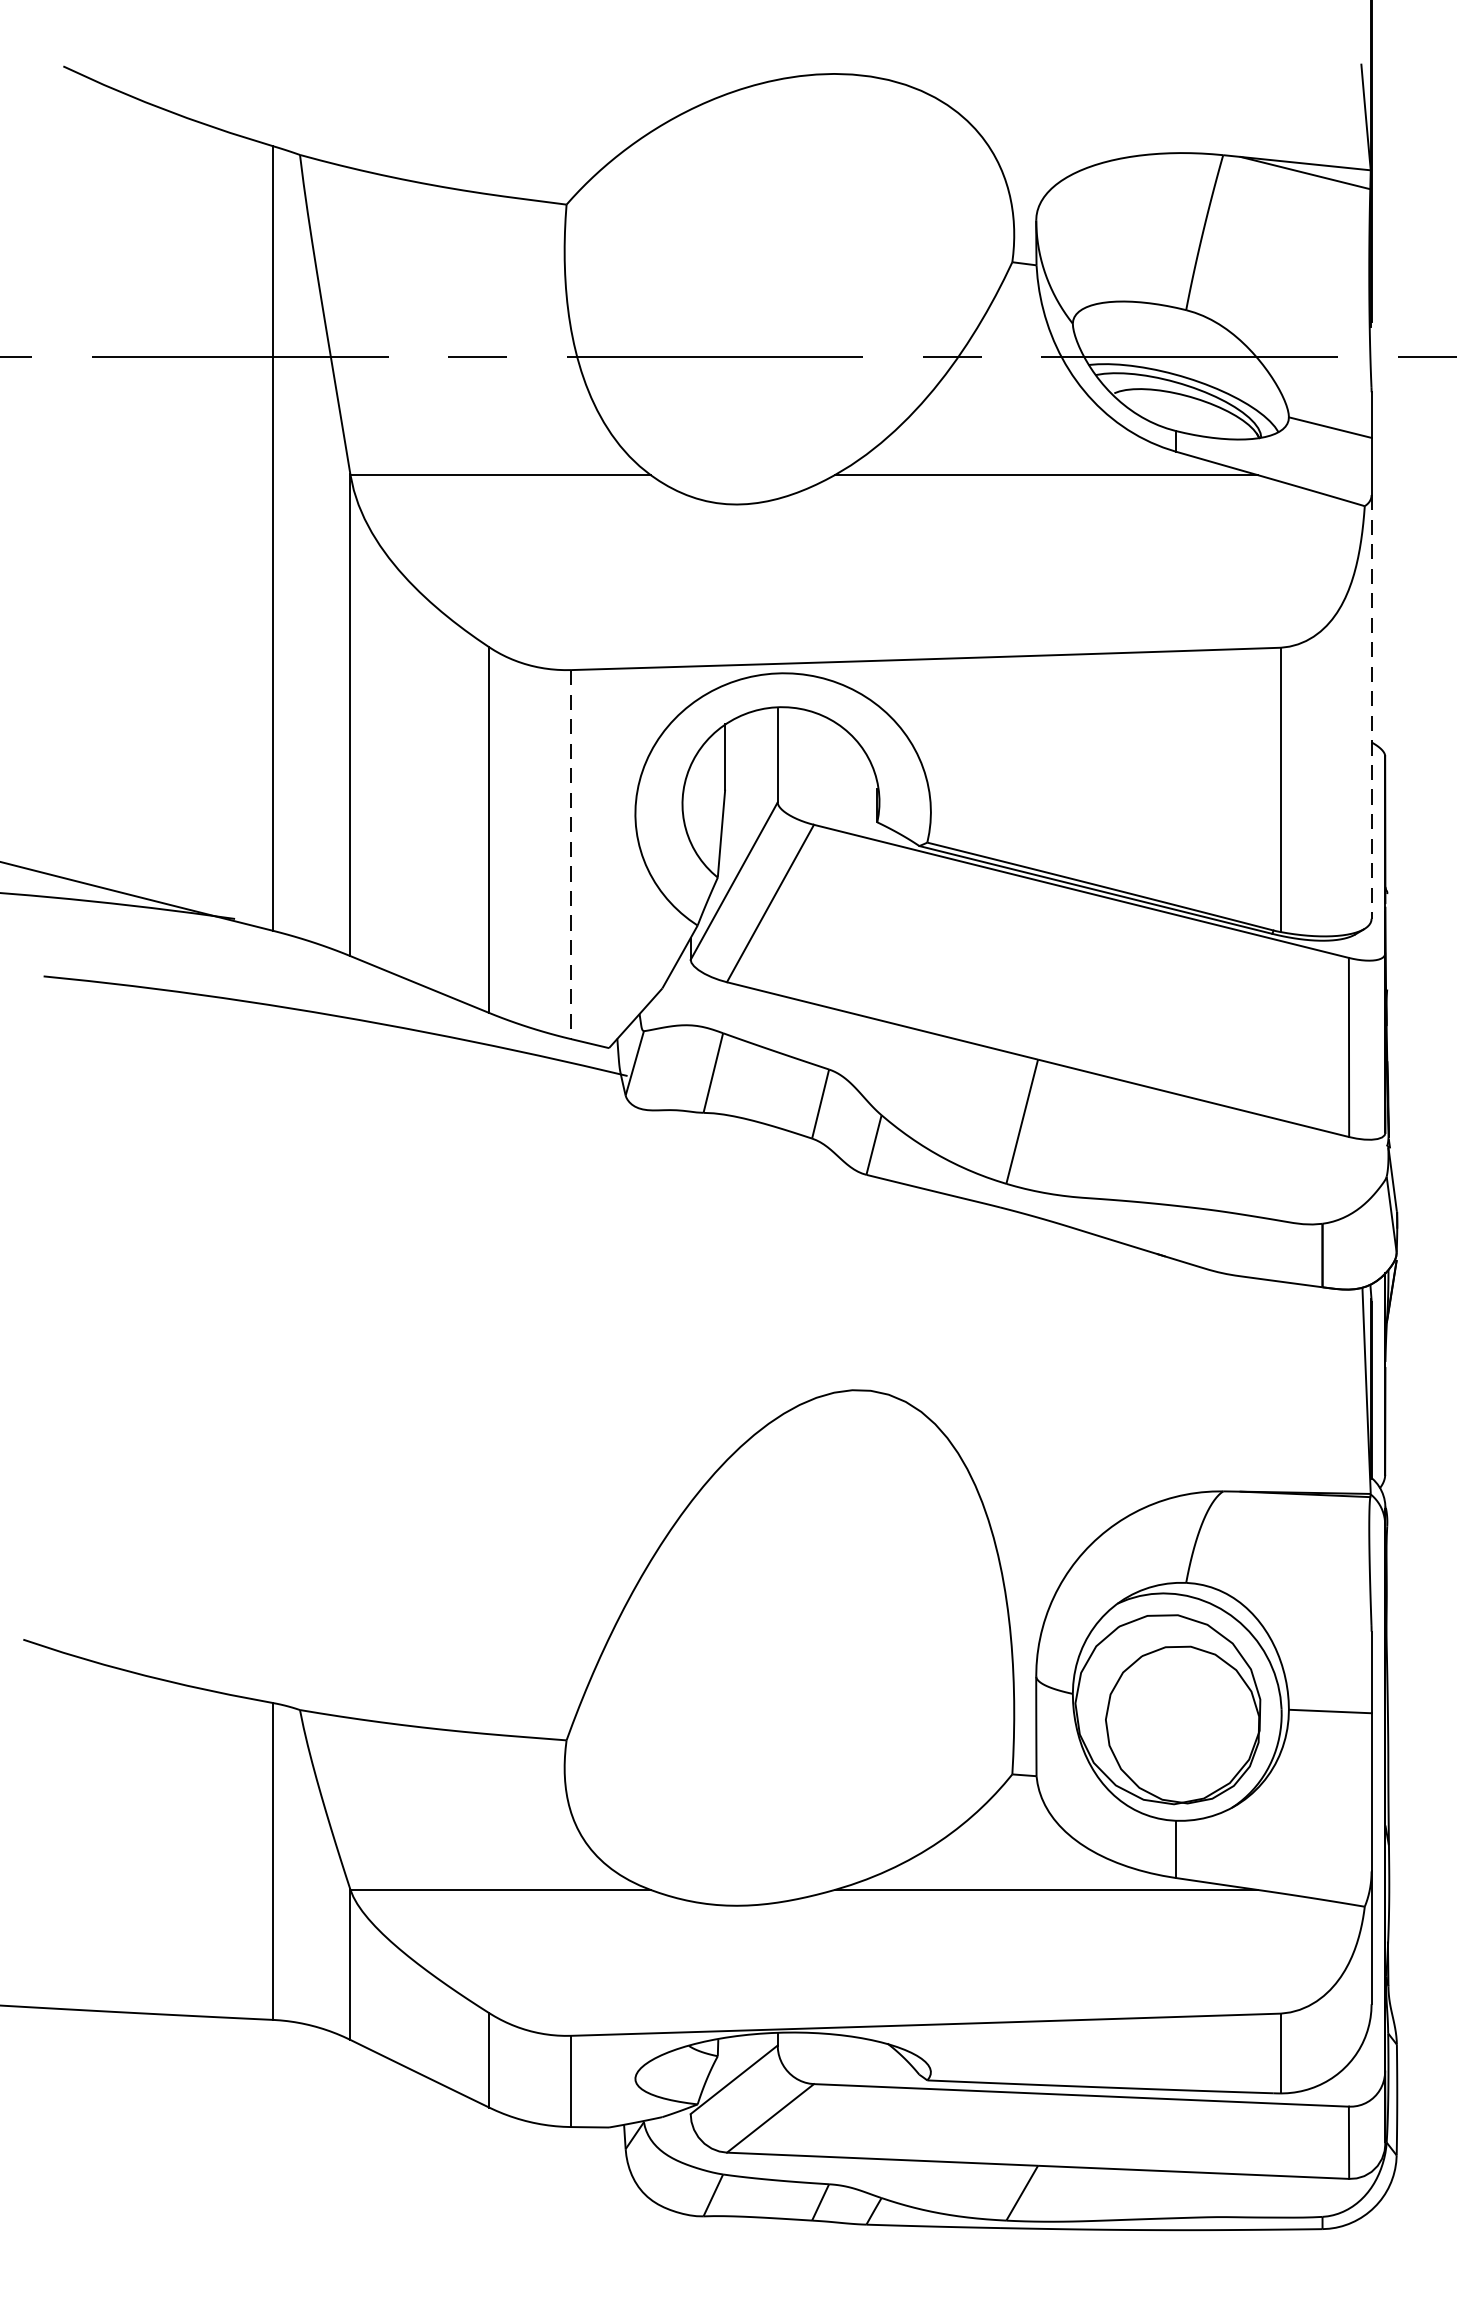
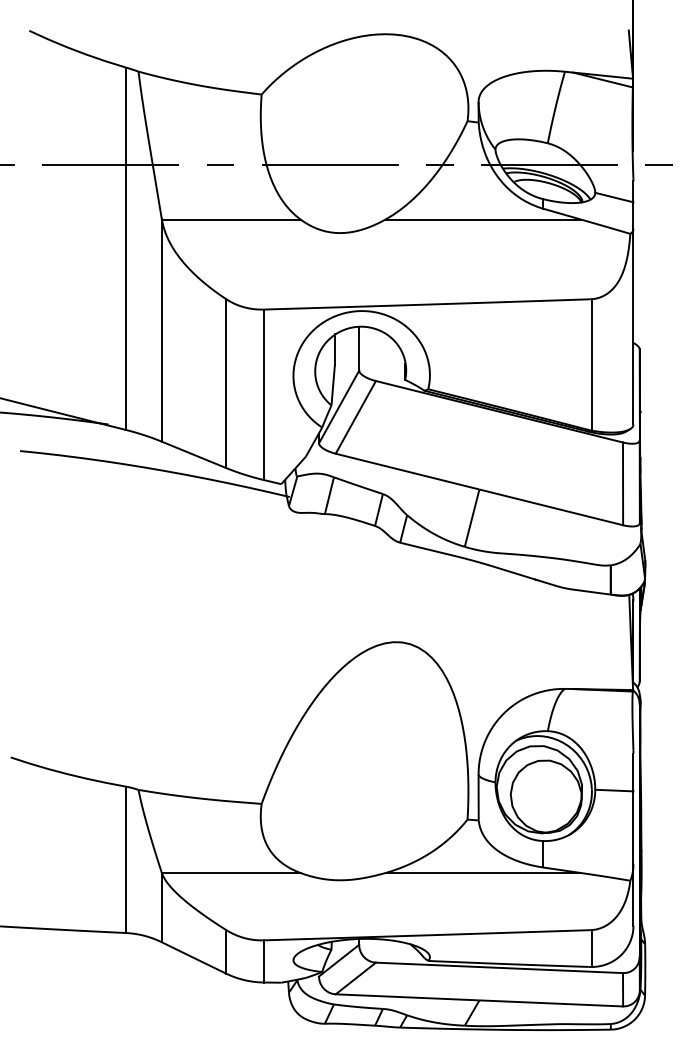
line: (1371, 706) -> (633, 326), dashed -> solid
line: (570, 856) -> (263, 395), dashed -> solid

